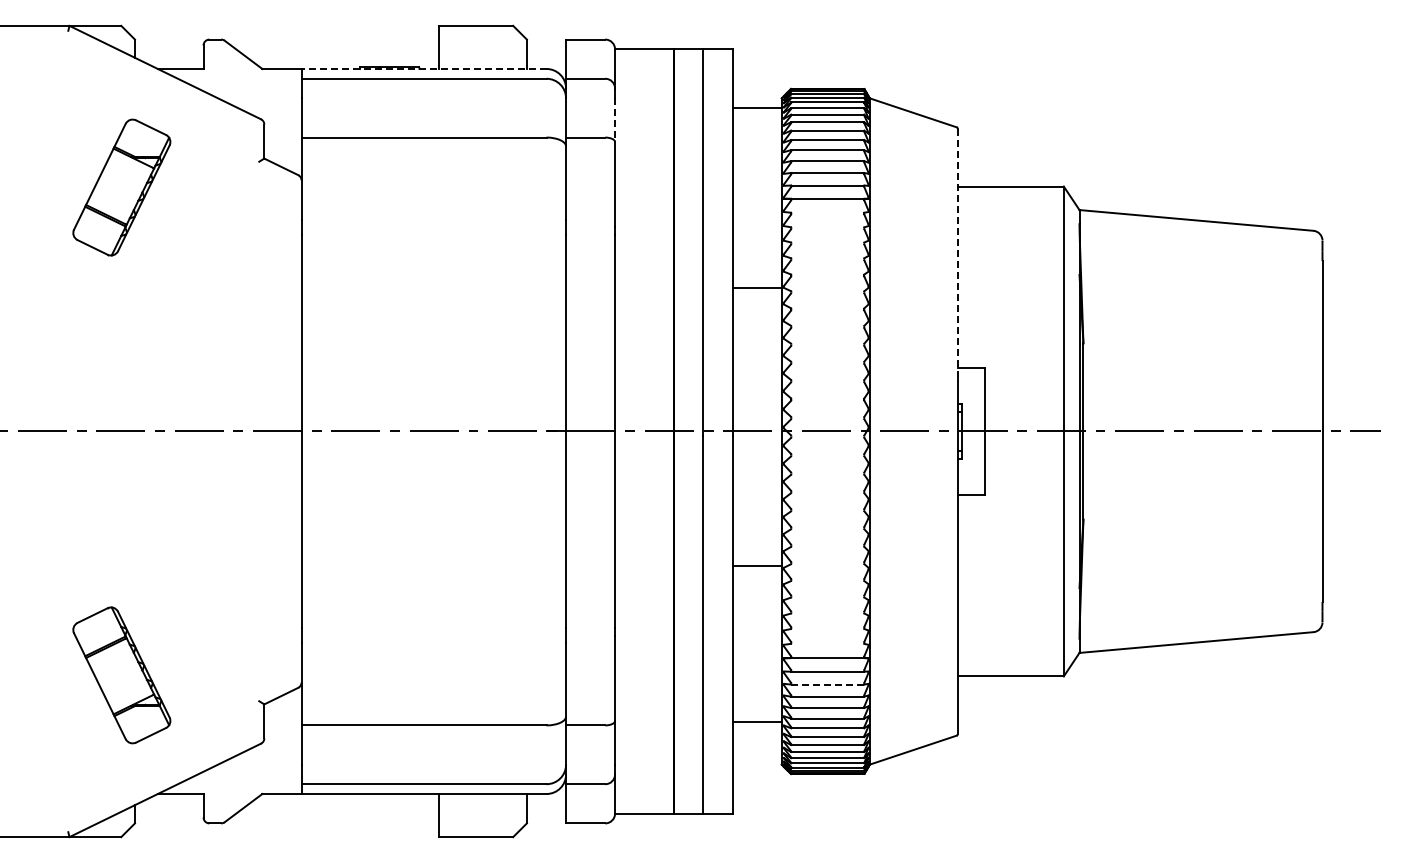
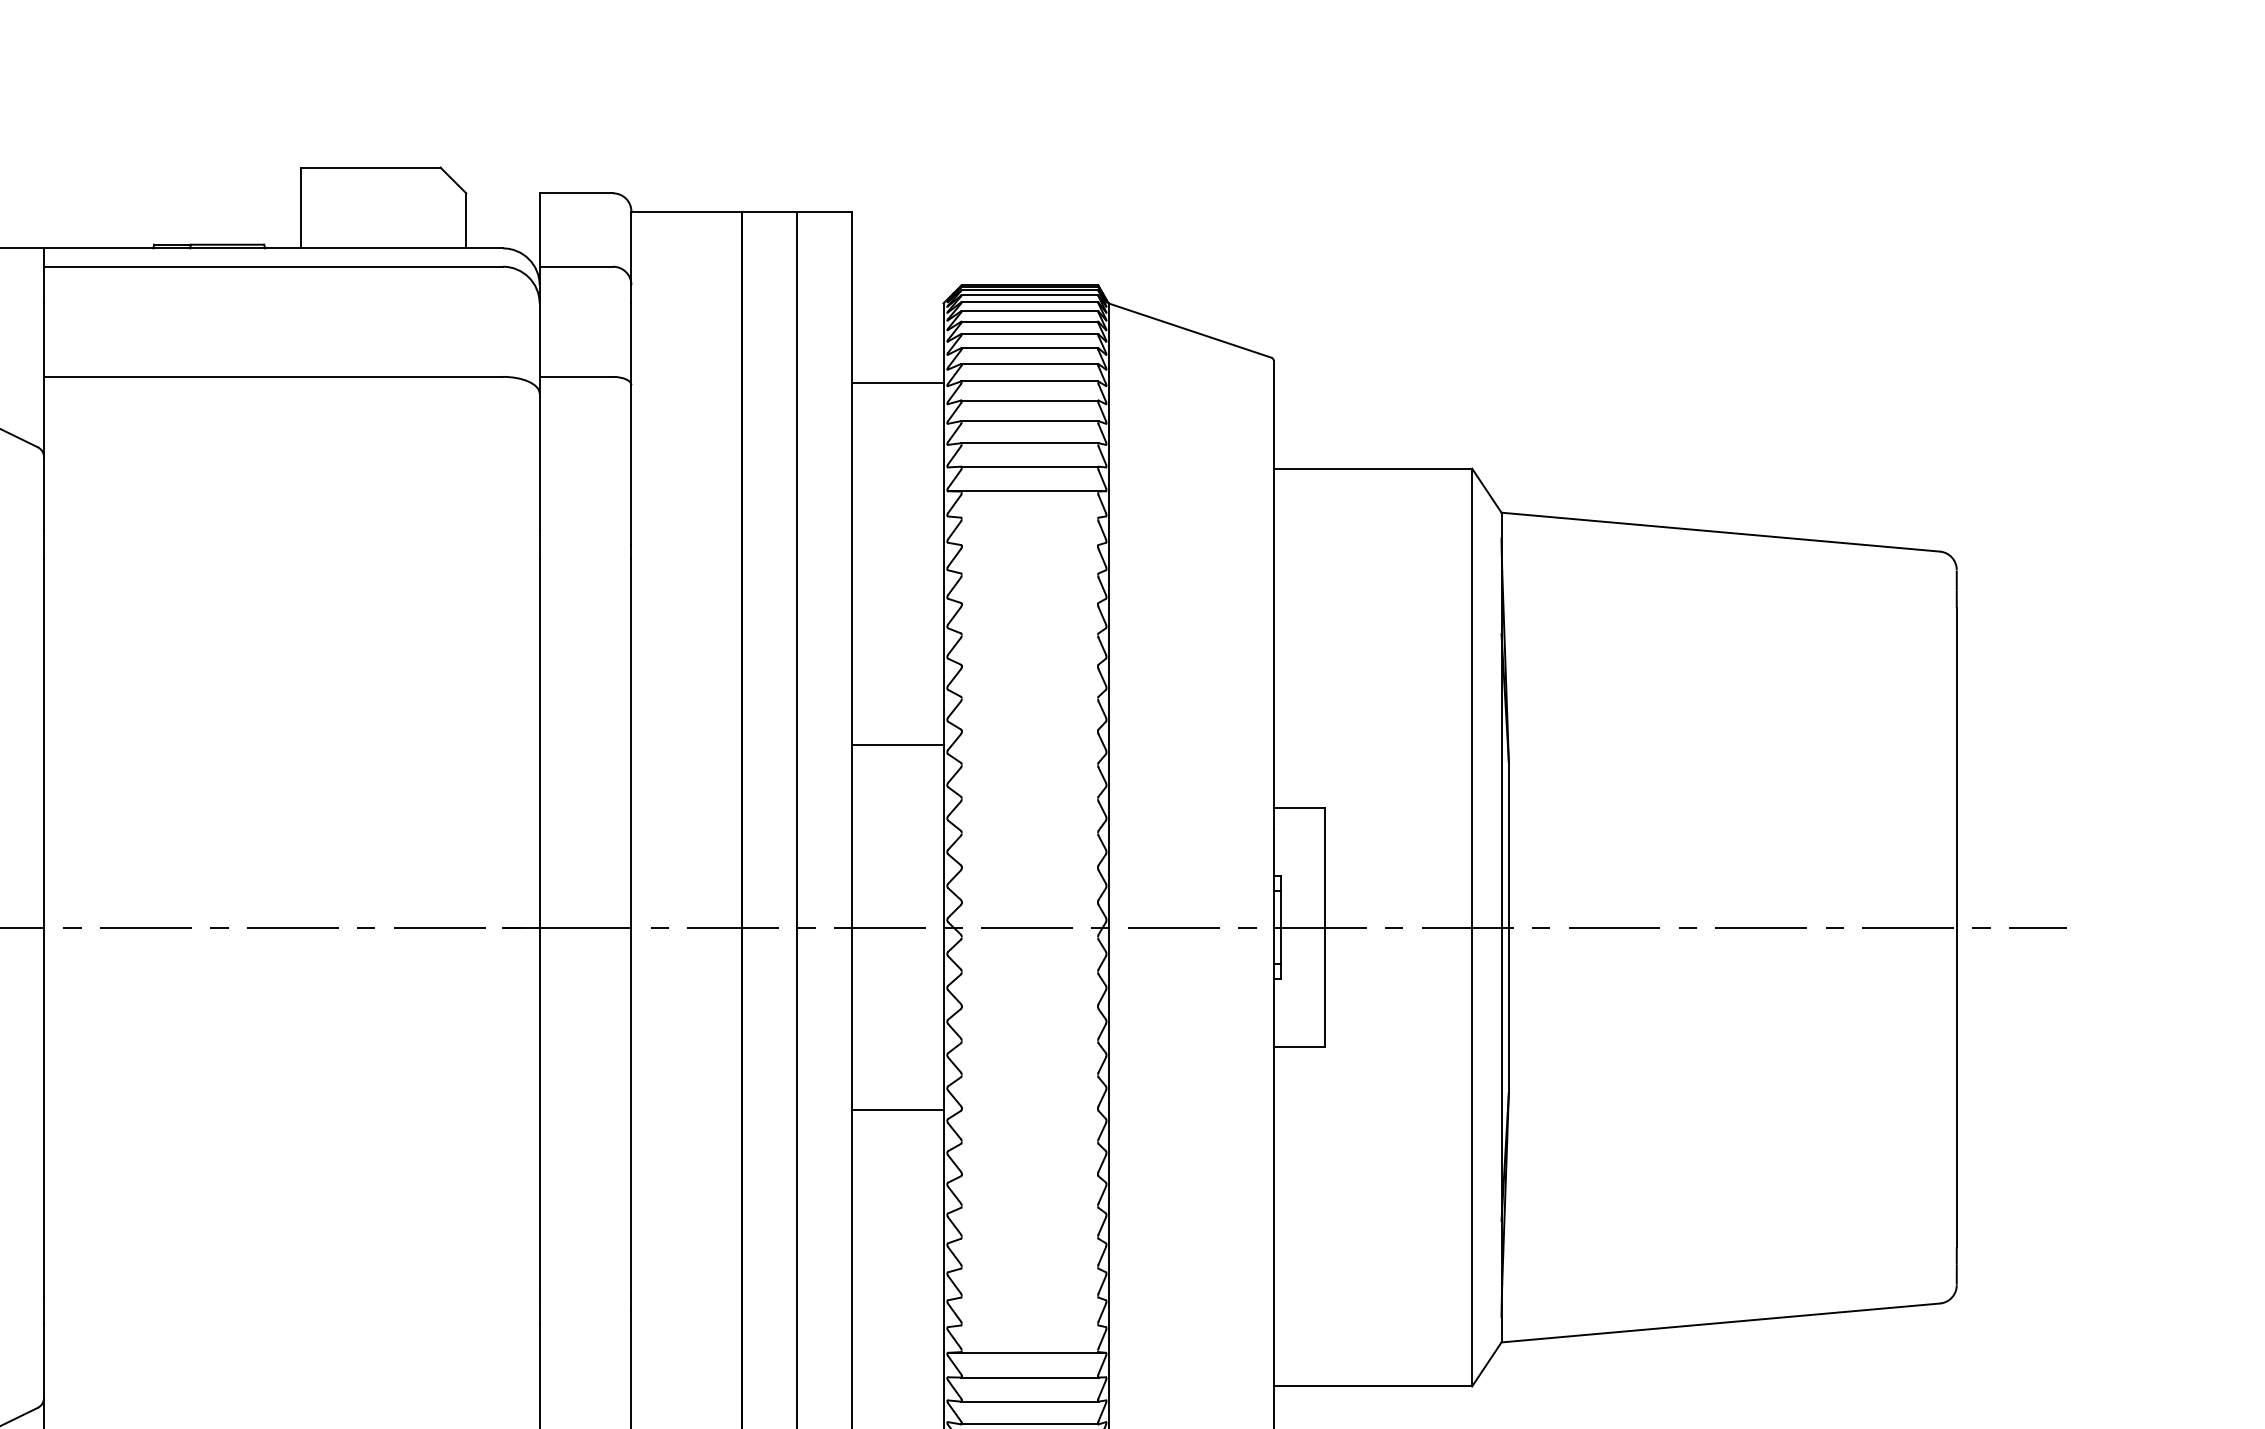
line: (423, 68) -> (272, 247), dashed -> solid
line: (756, 108) -> (896, 384), moved
line: (615, 120) -> (632, 344), dashed -> solid
line: (958, 254) -> (1274, 595), dashed -> solid
line: (756, 287) -> (896, 743), moved
line: (756, 566) -> (896, 1111), moved
line: (827, 684) -> (1029, 1401), dashed -> solid

